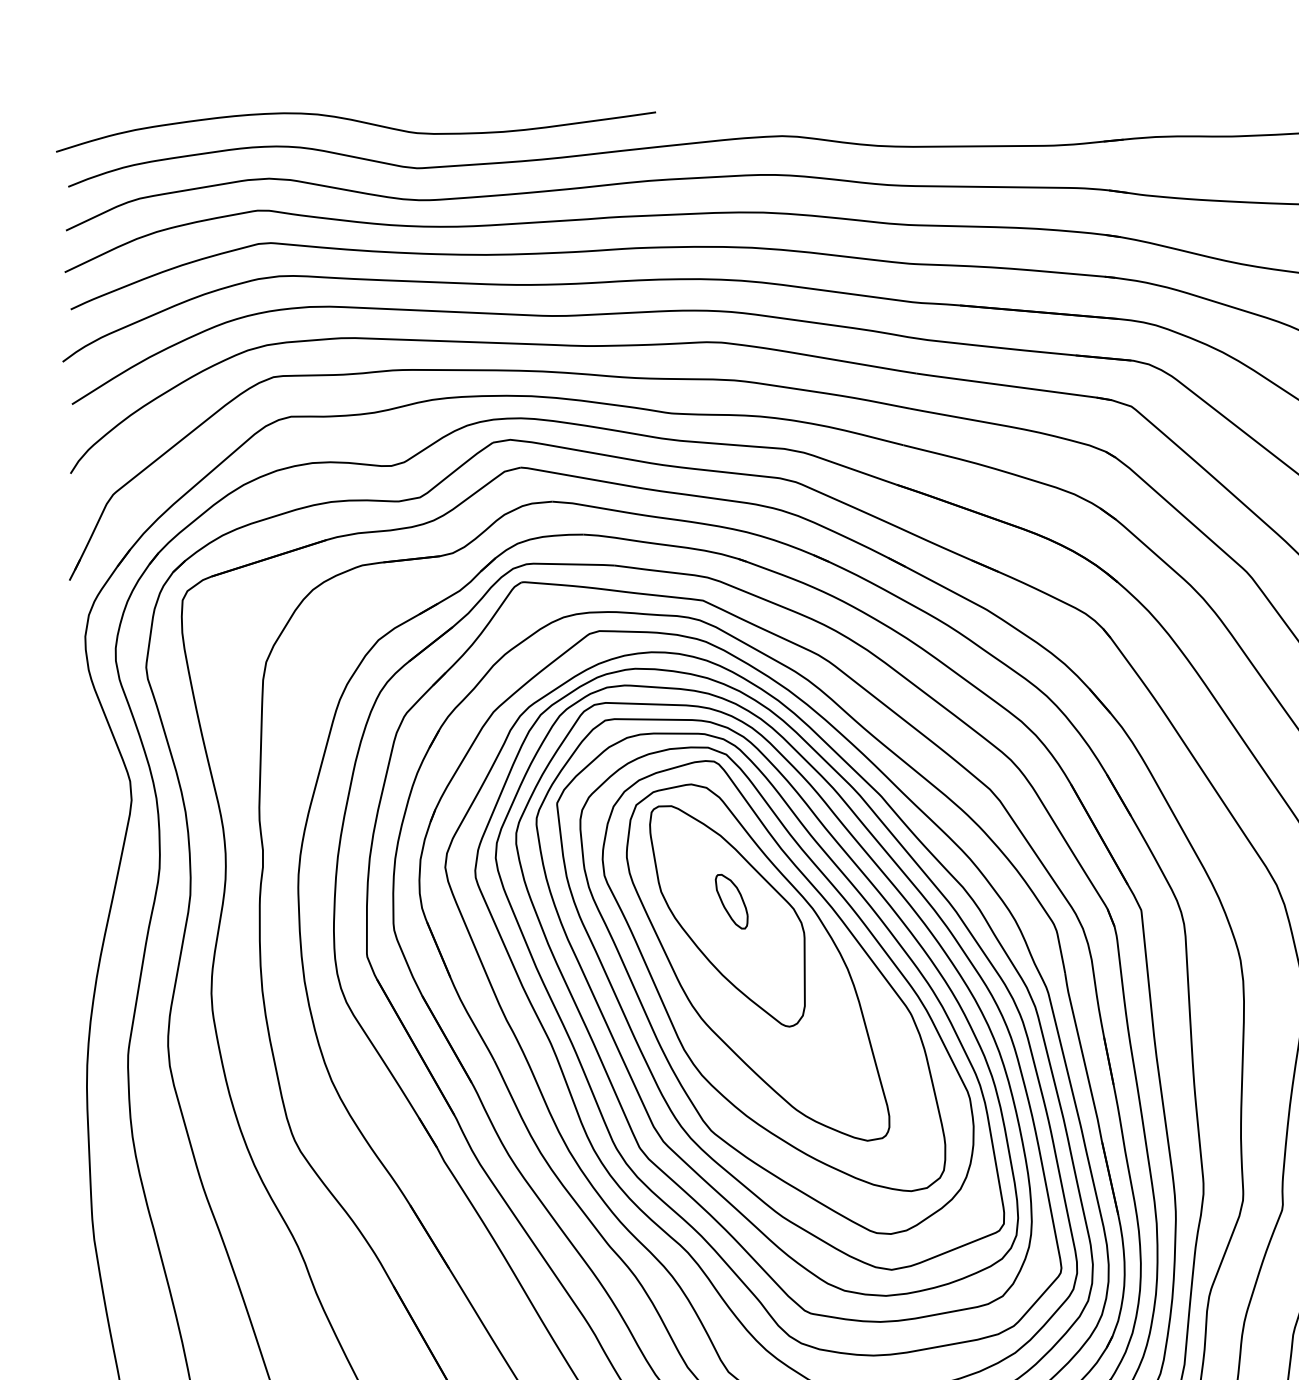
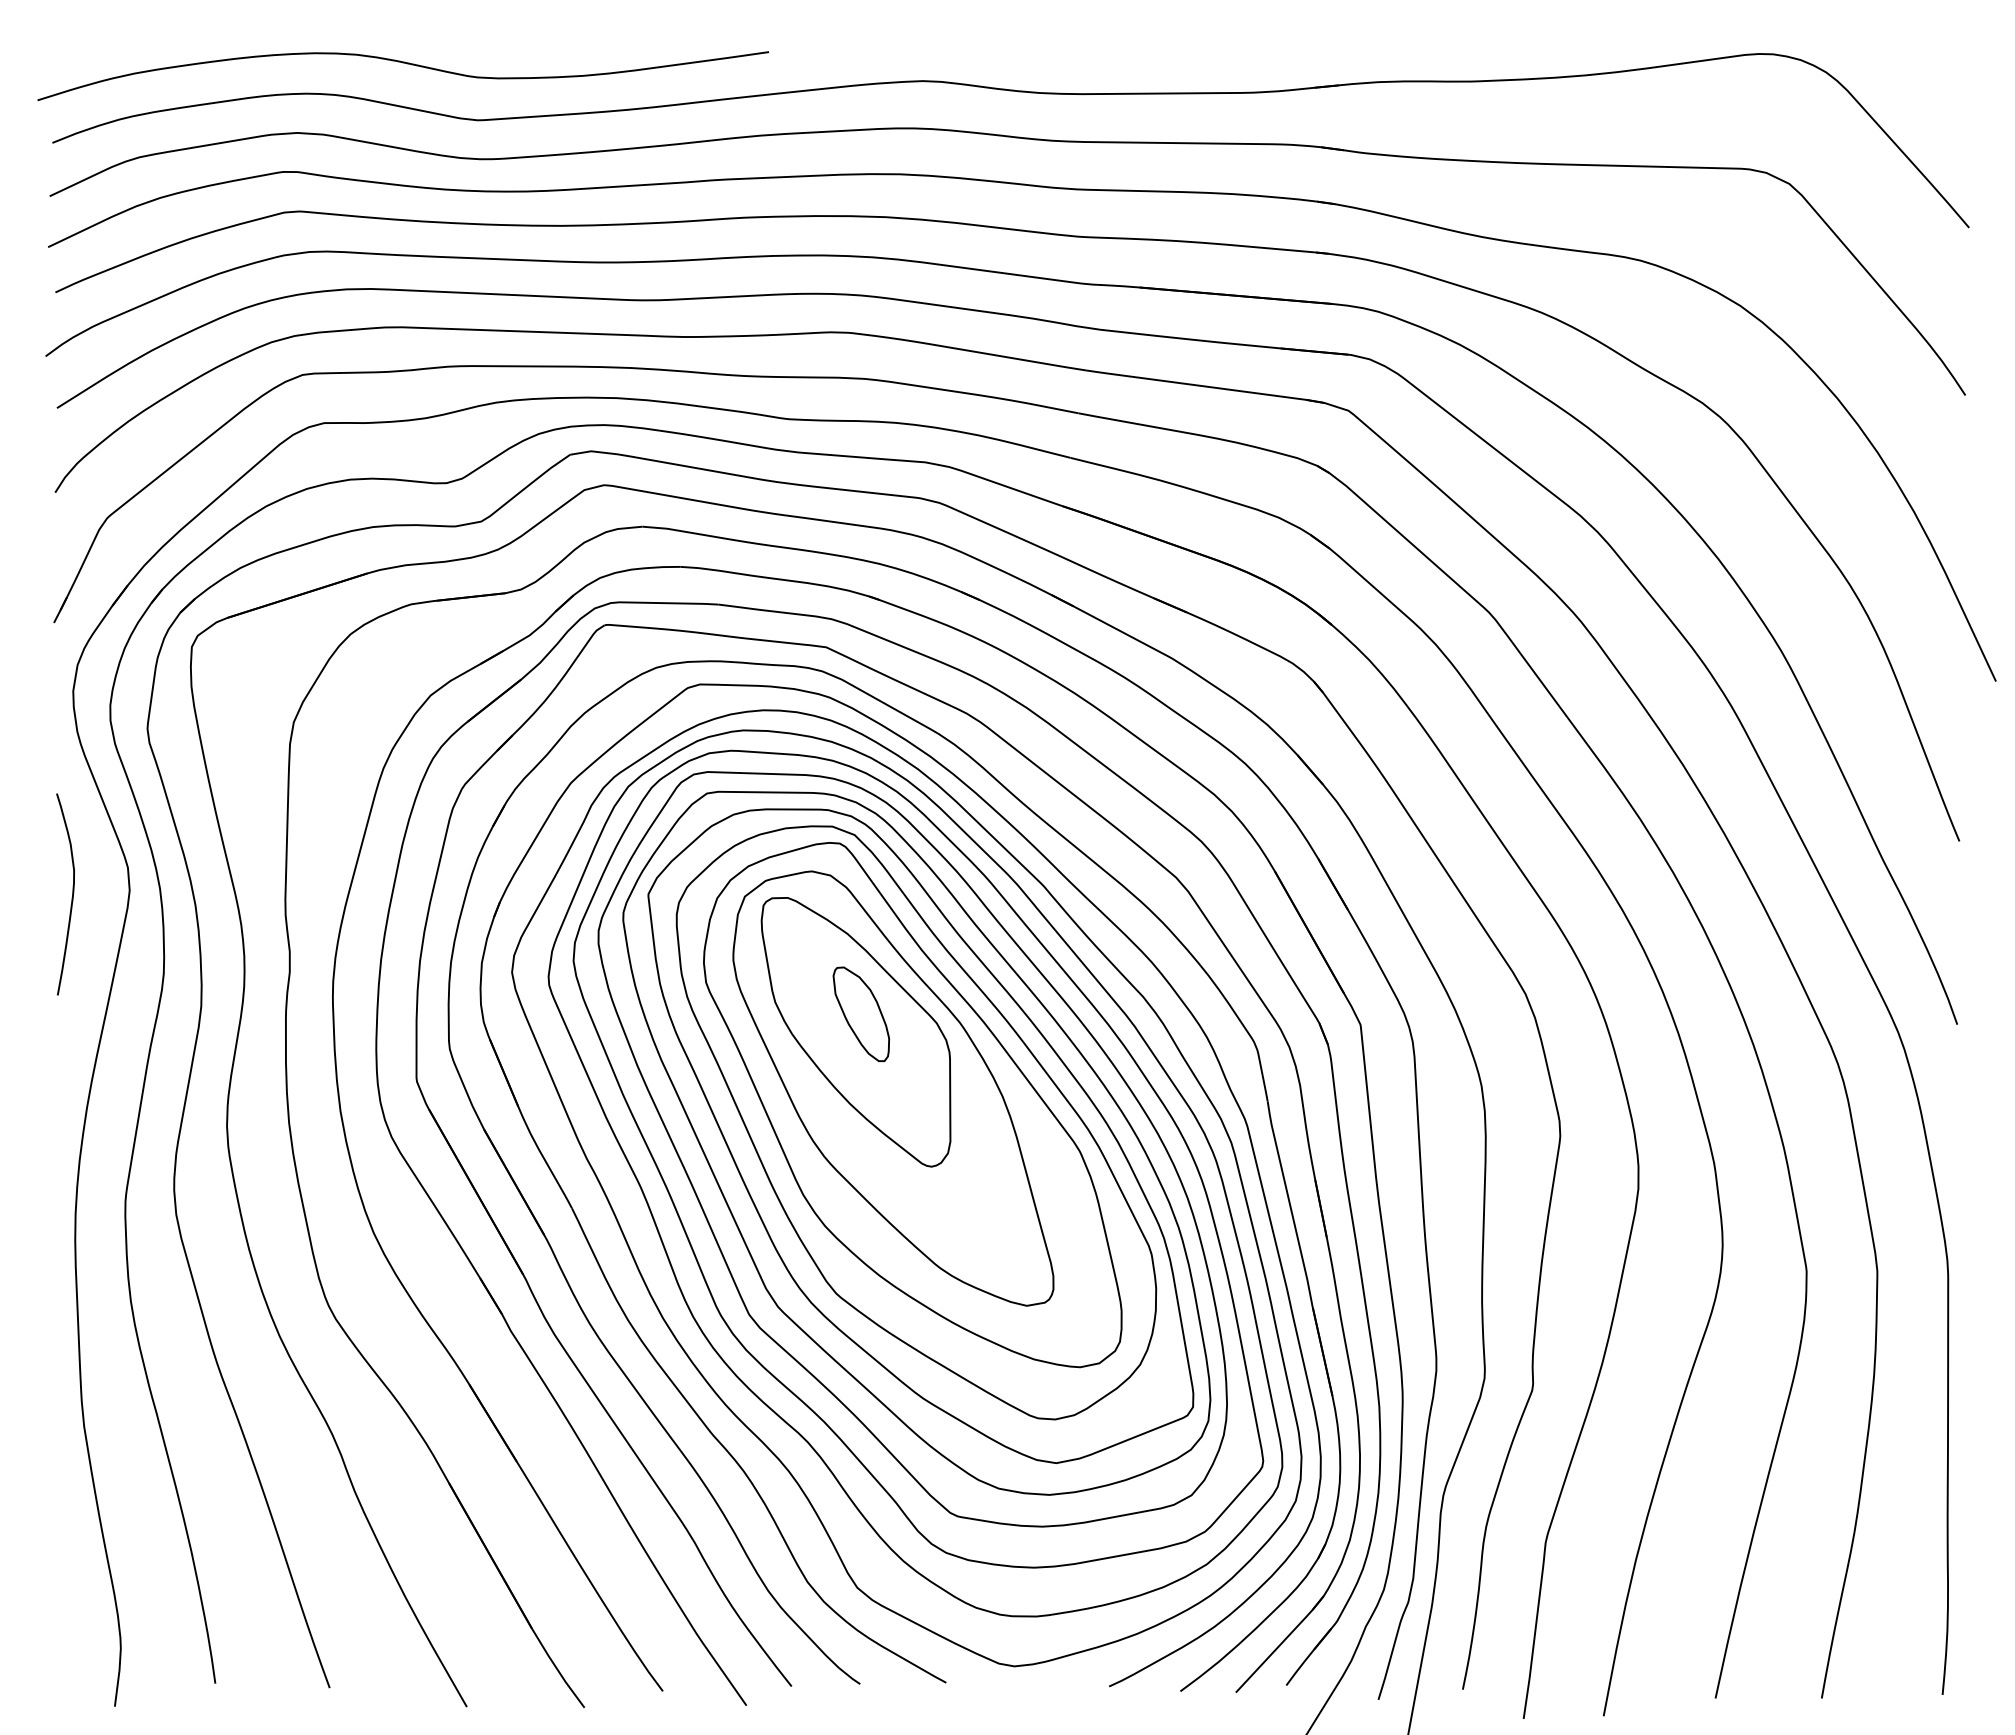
curve: (83, 805) -> (71, 897), added
part: (731, 901) -> (860, 1014), size x1.43

